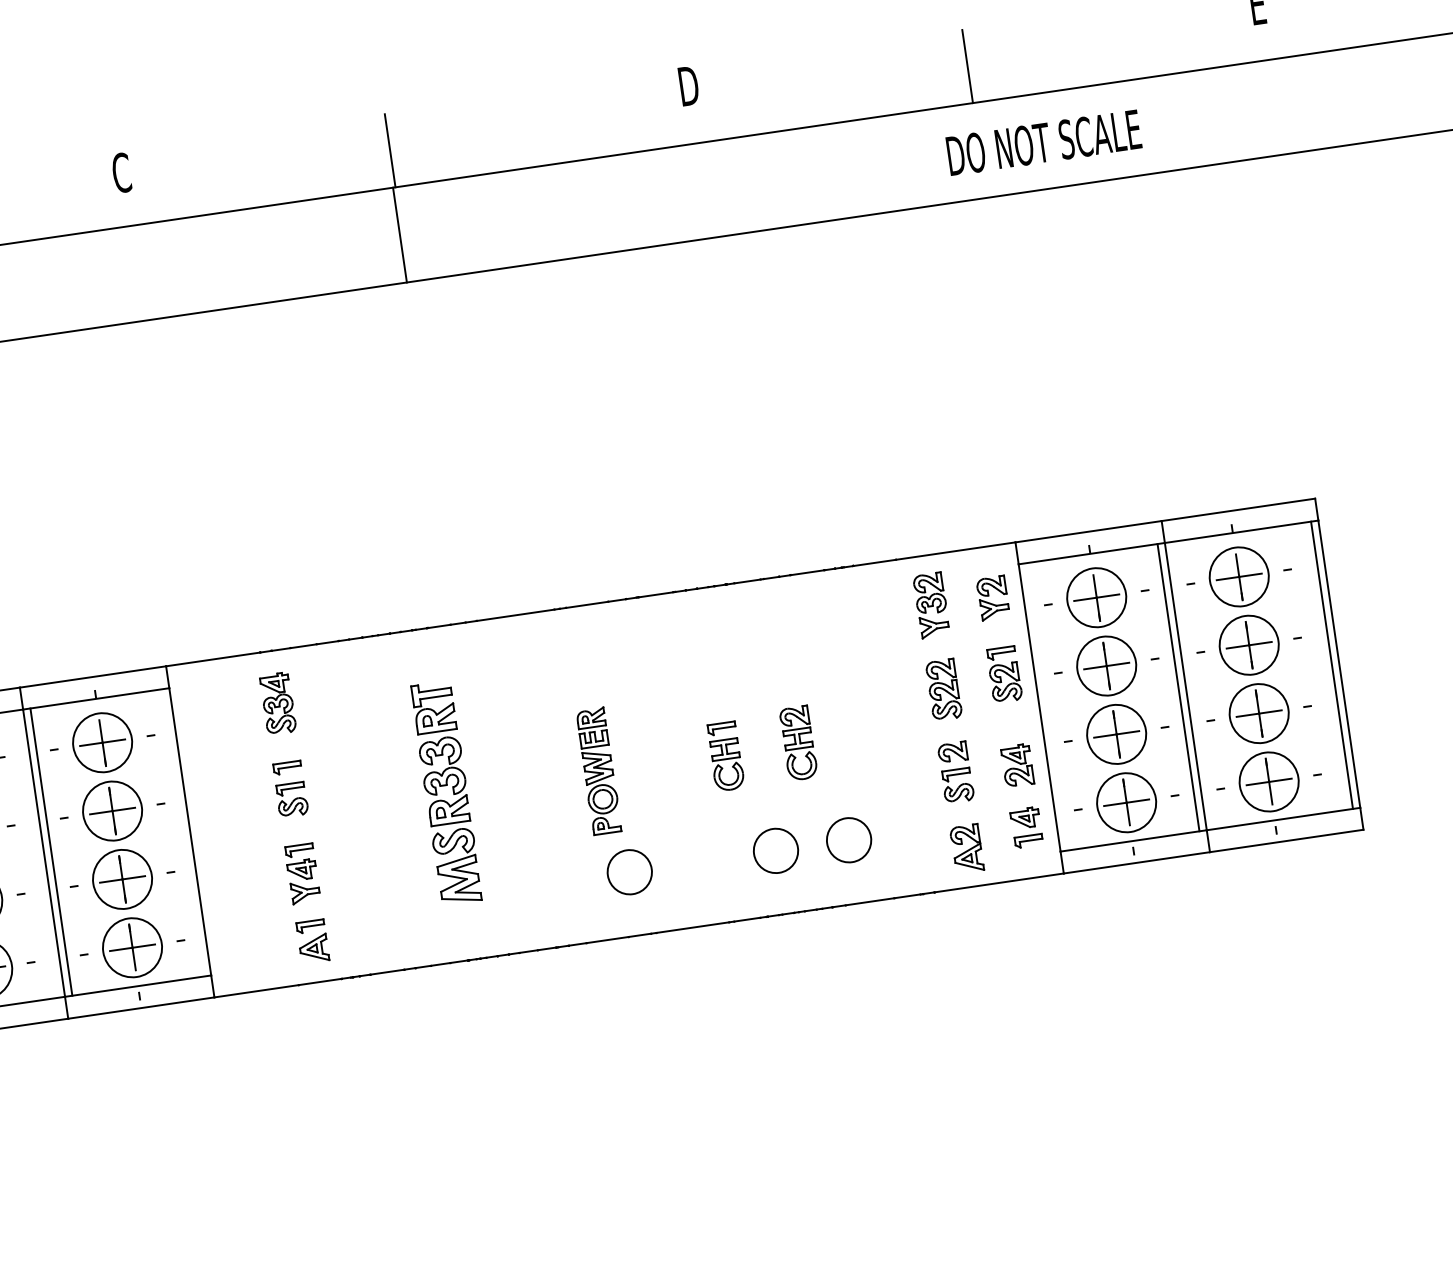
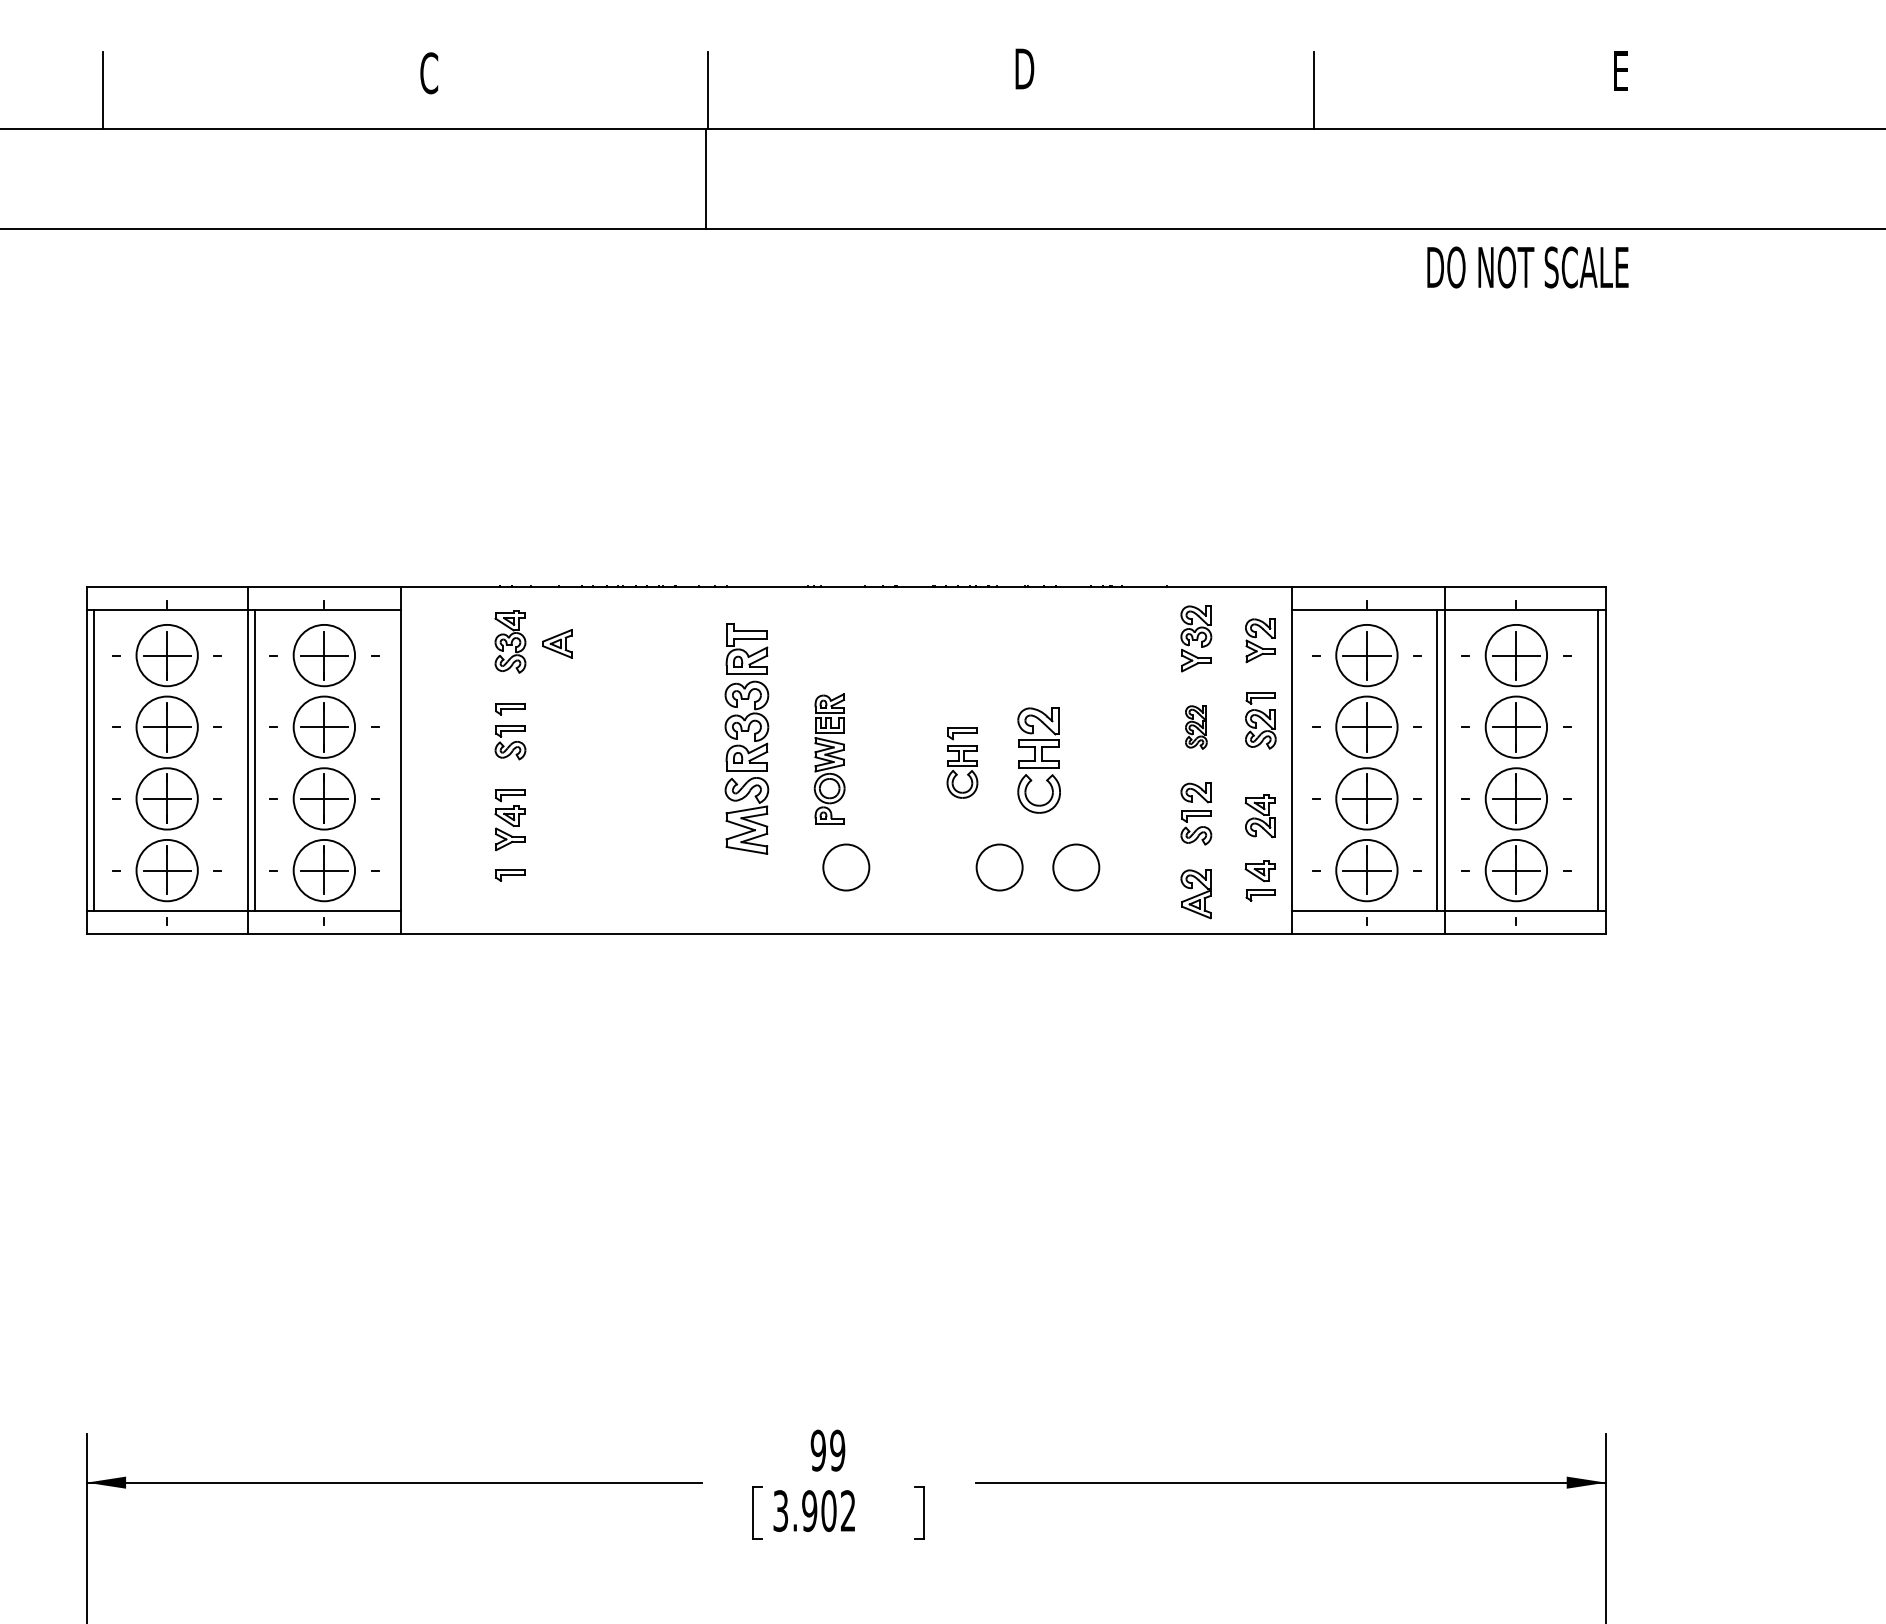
text: (1043, 142) -> (1527, 267), moved
part: (944, 690) -> (1196, 727), size x0.7
part: (798, 743) -> (1038, 760), size x1.4
part: (445, 786) -> (746, 731), moved
part: (313, 948) -> (557, 643), moved

